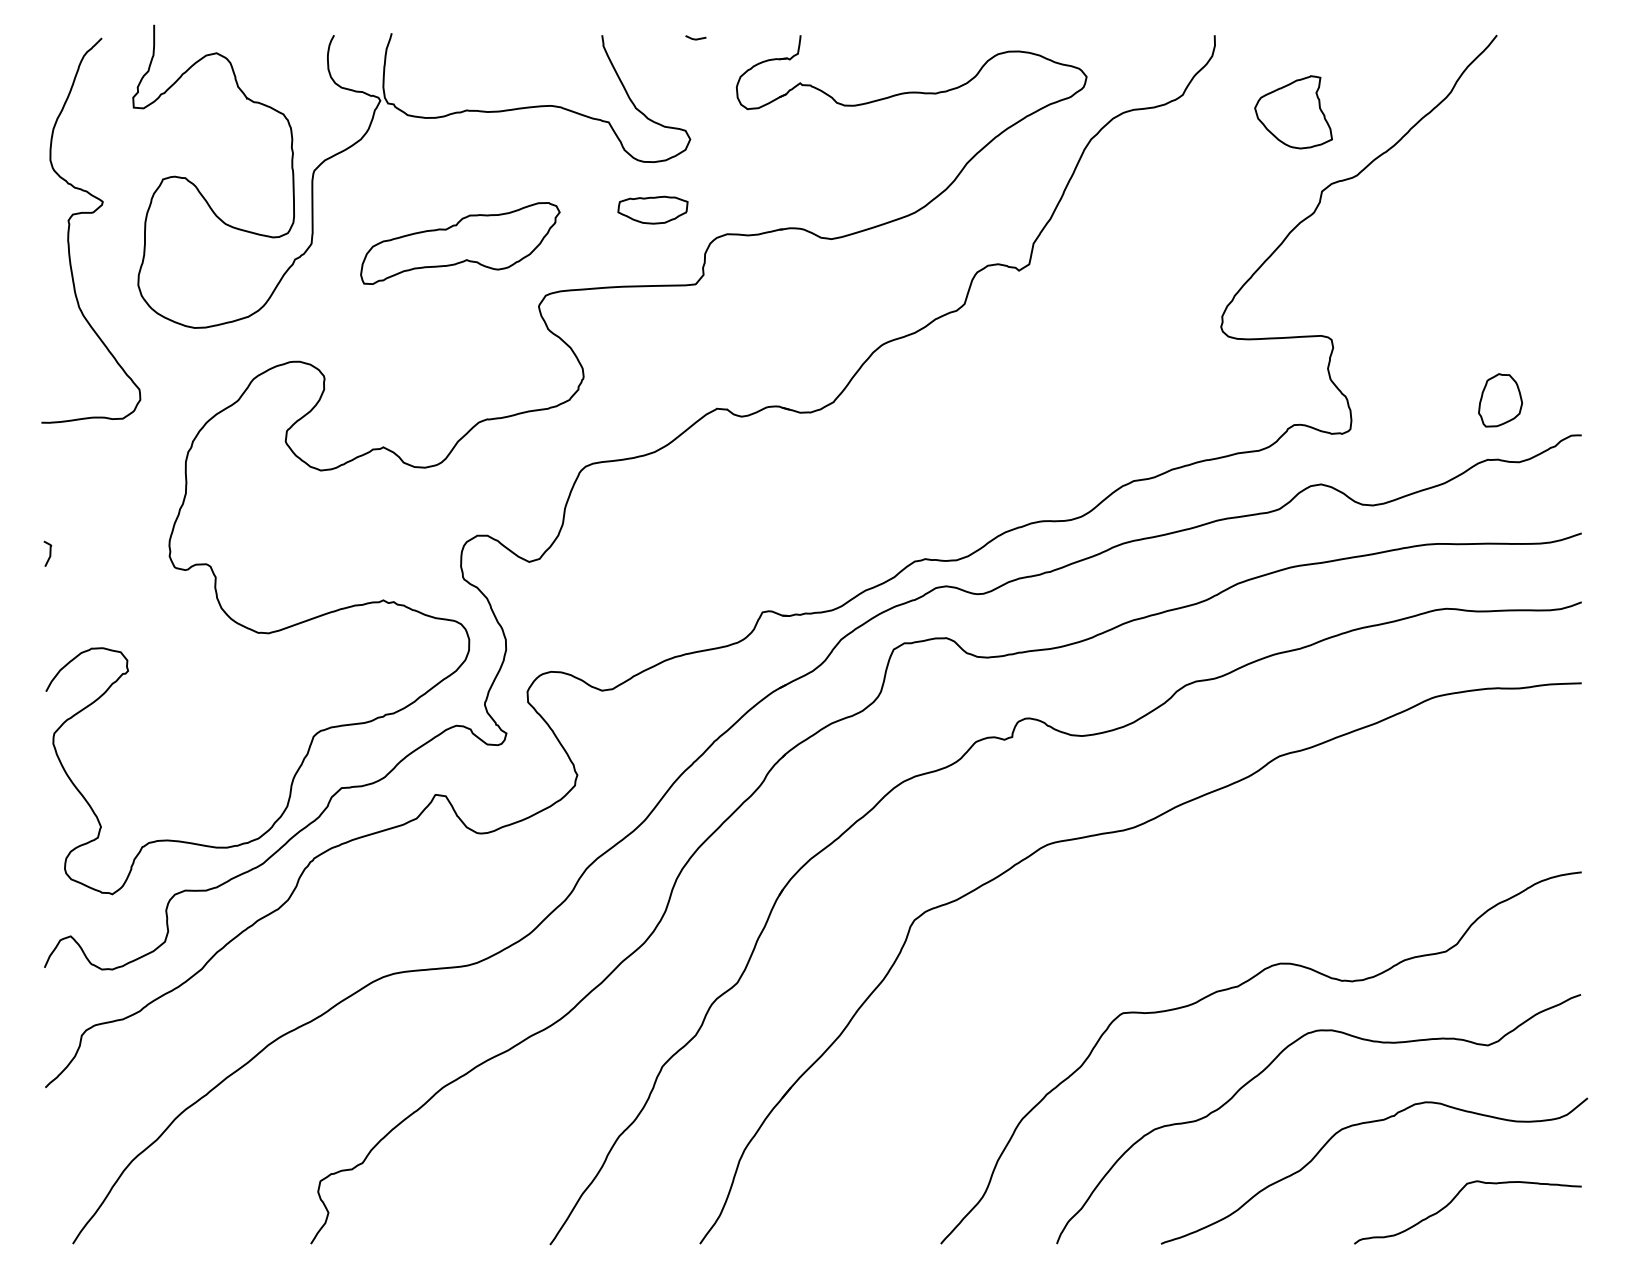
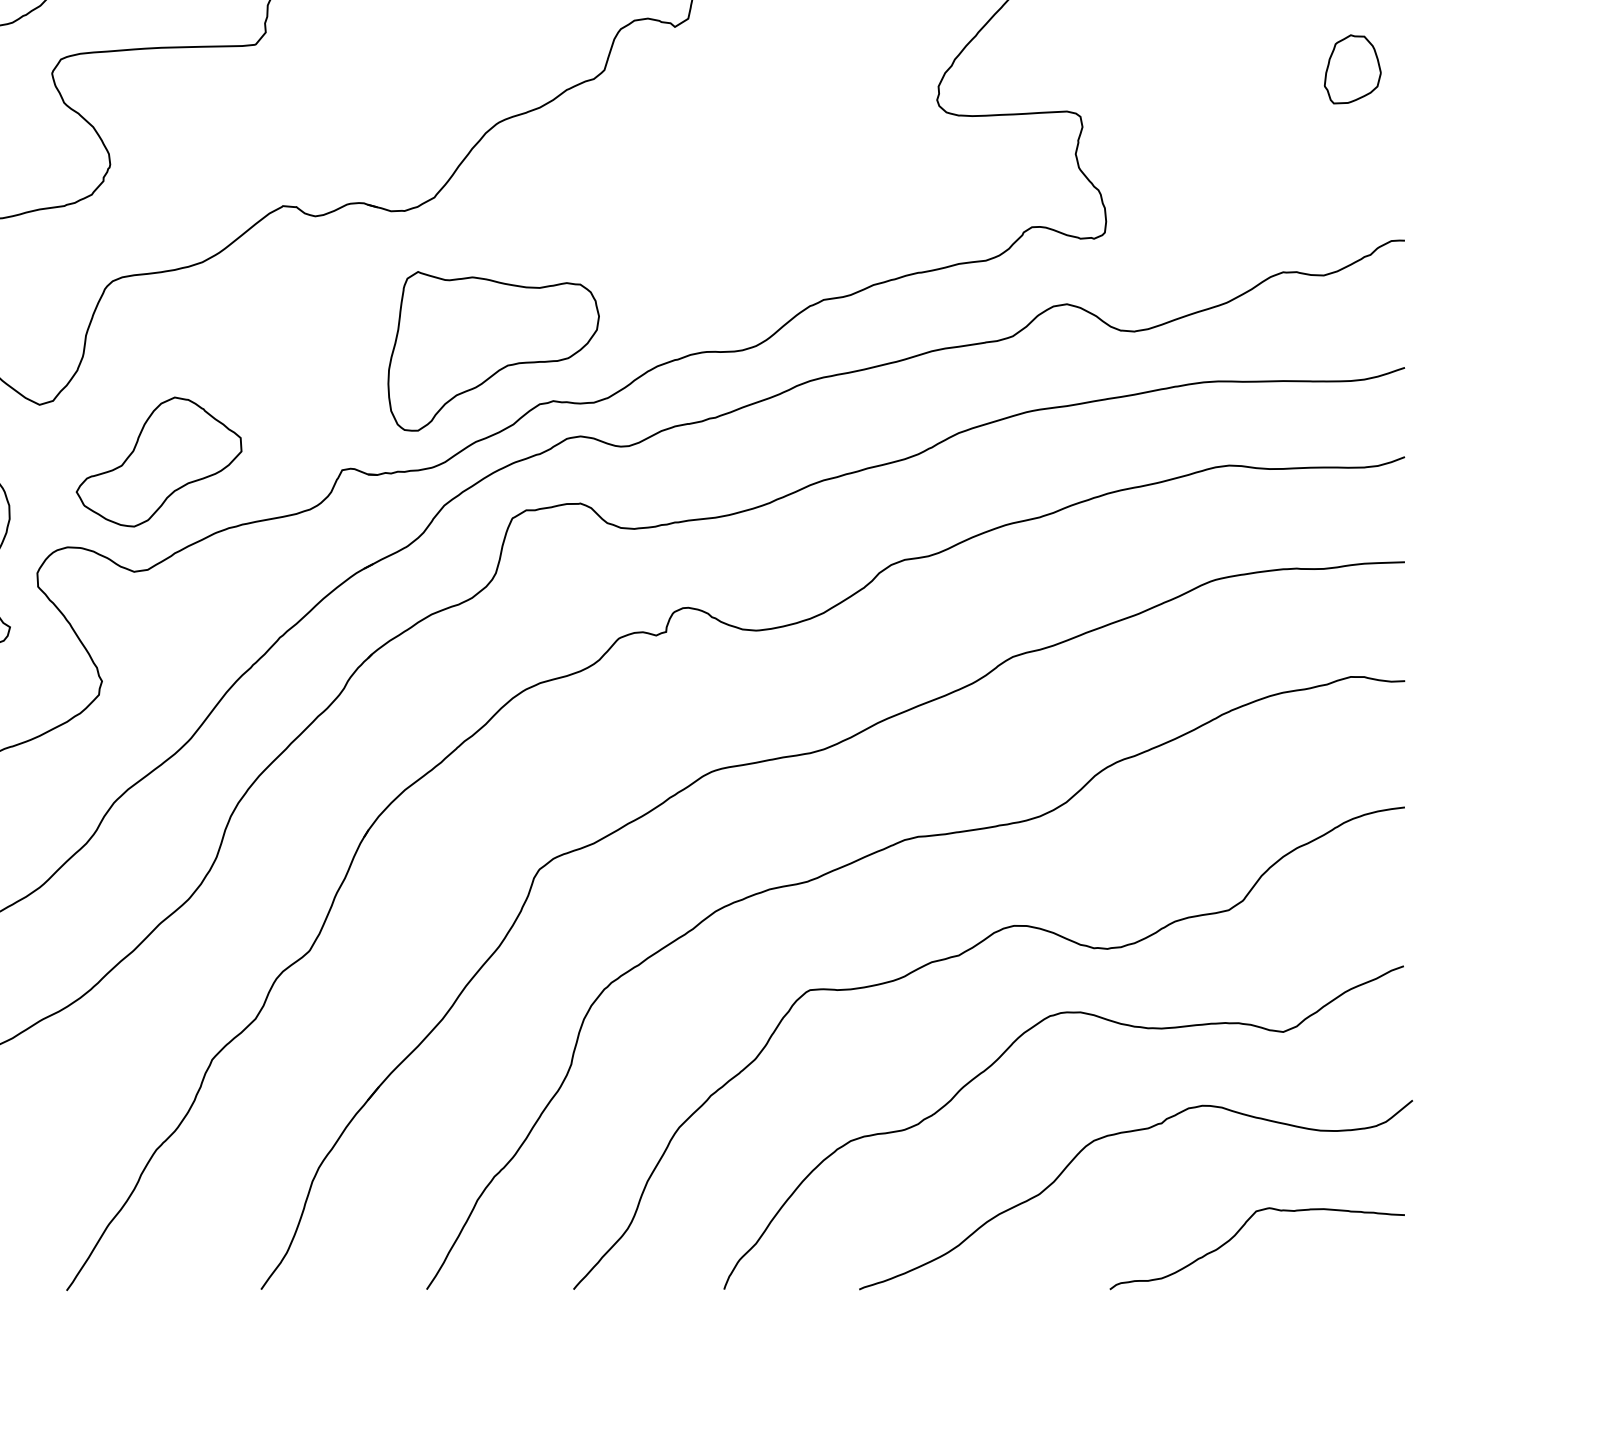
part: (1500, 400) -> (1352, 69), moved
part: (879, 520) -> (493, 351), added
part: (620, 605) -> (157, 461), added
curve: (1166, 911) -> (866, 858), added

